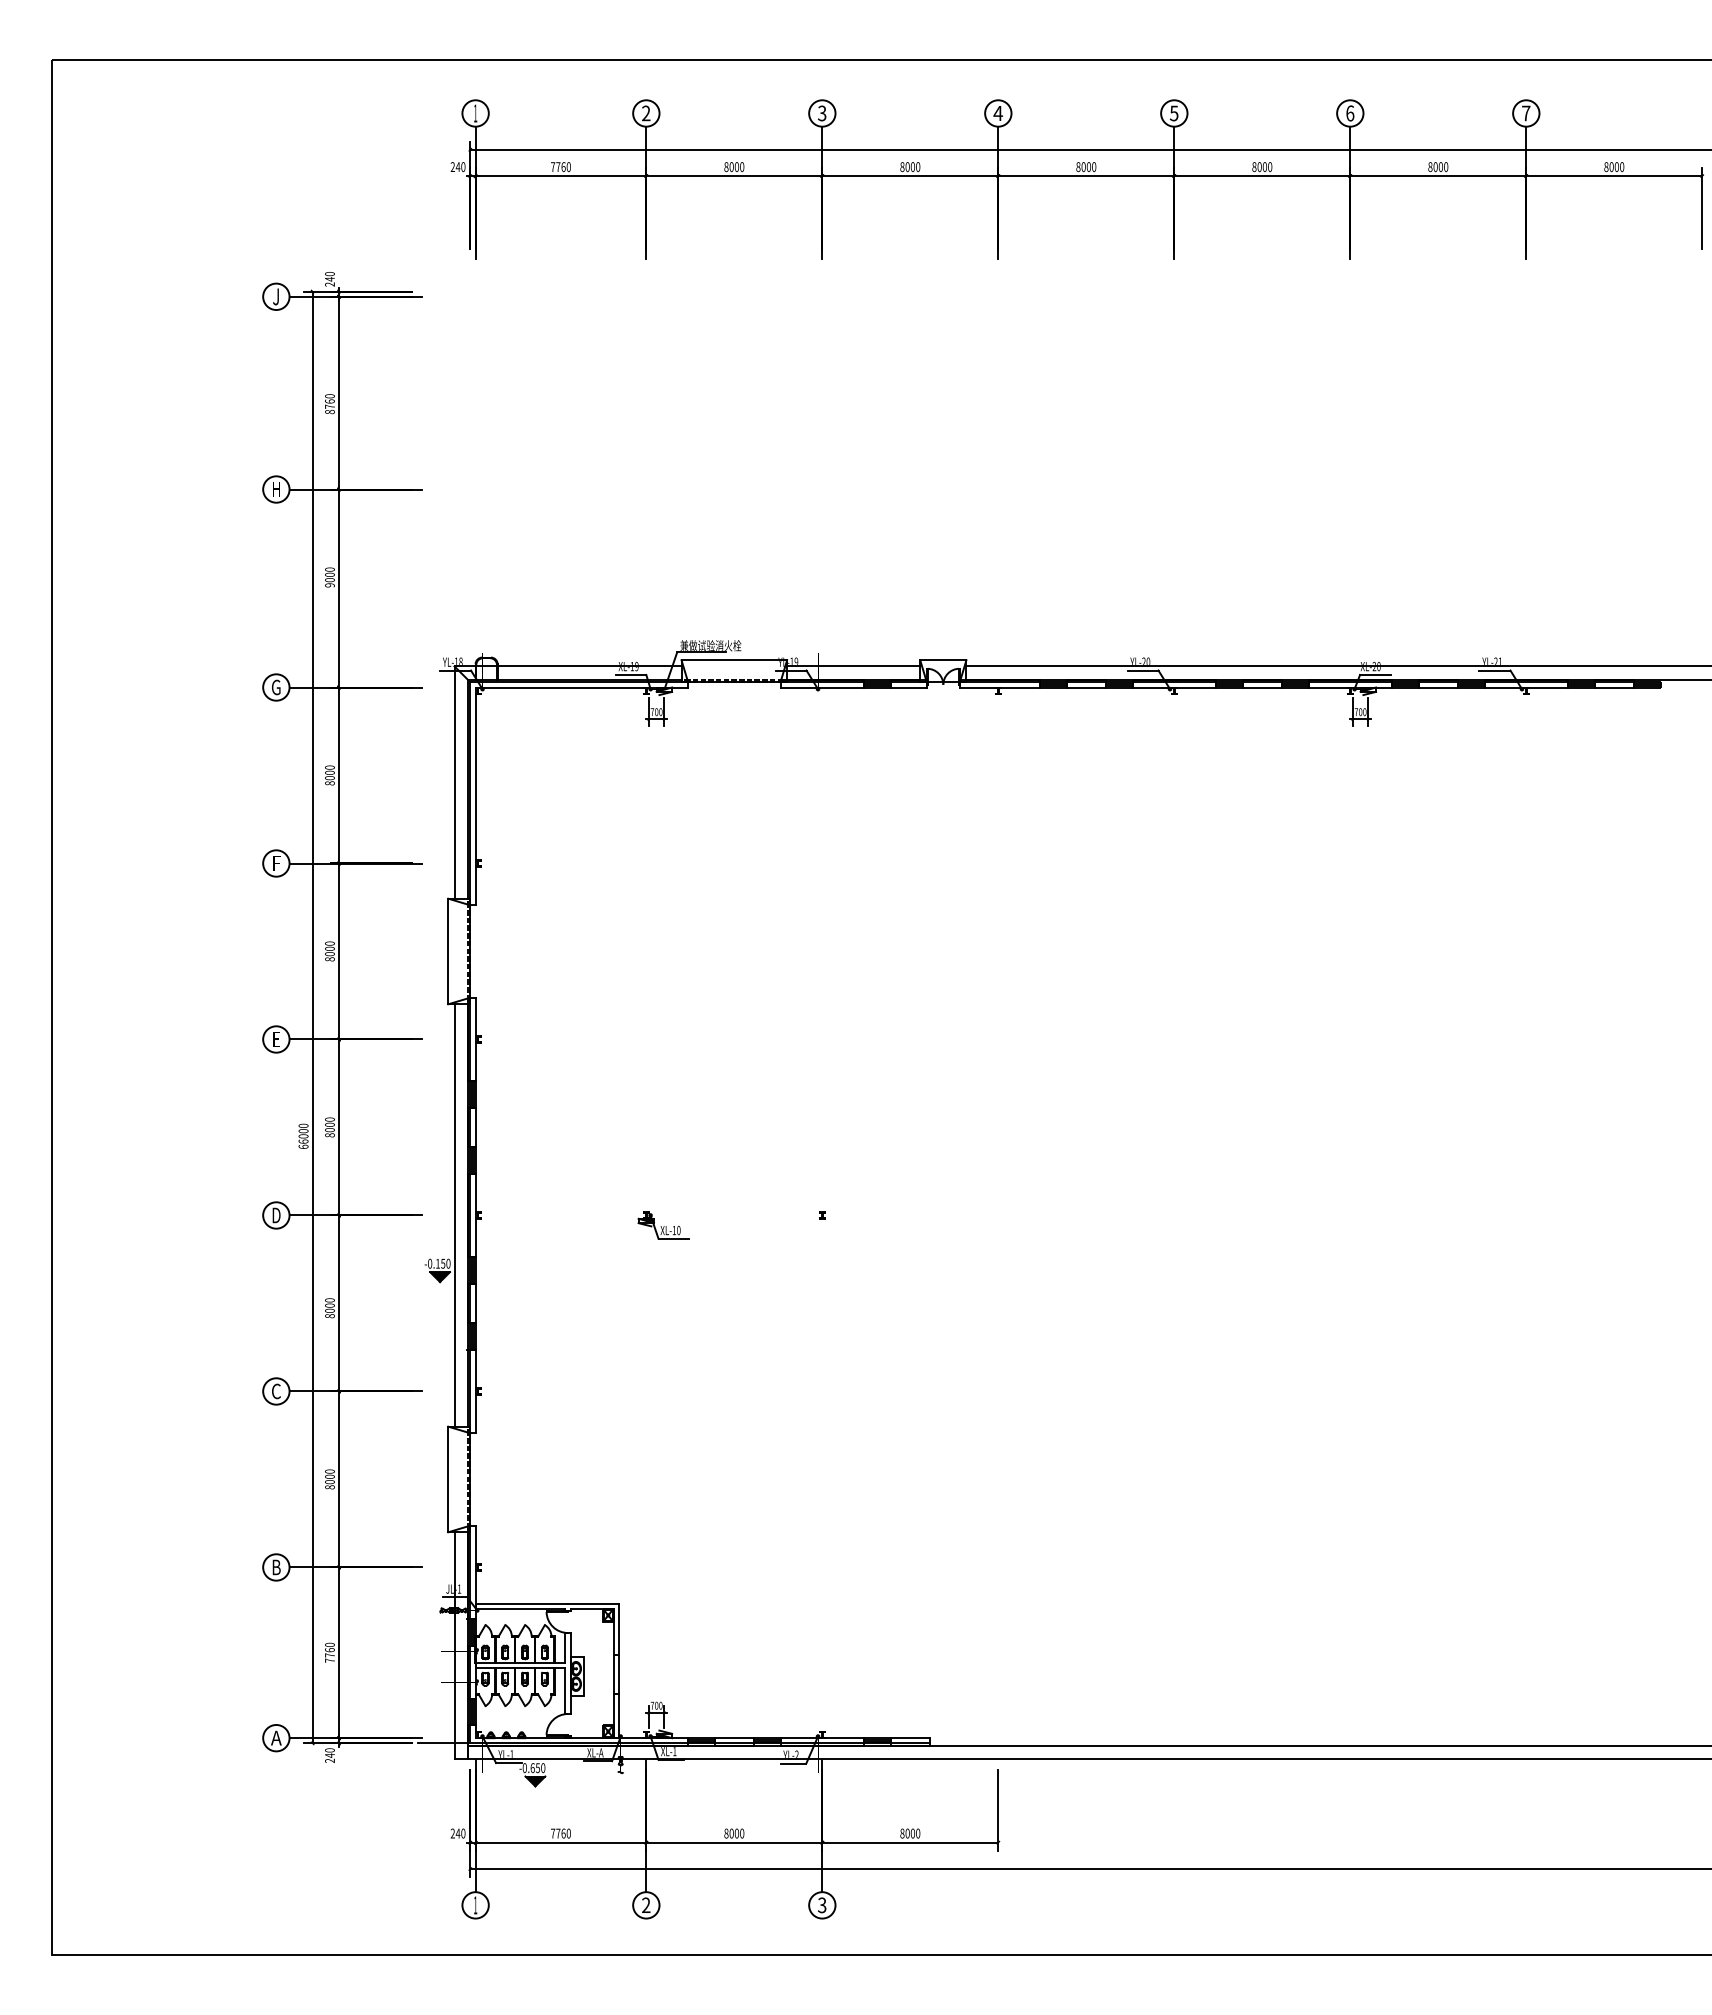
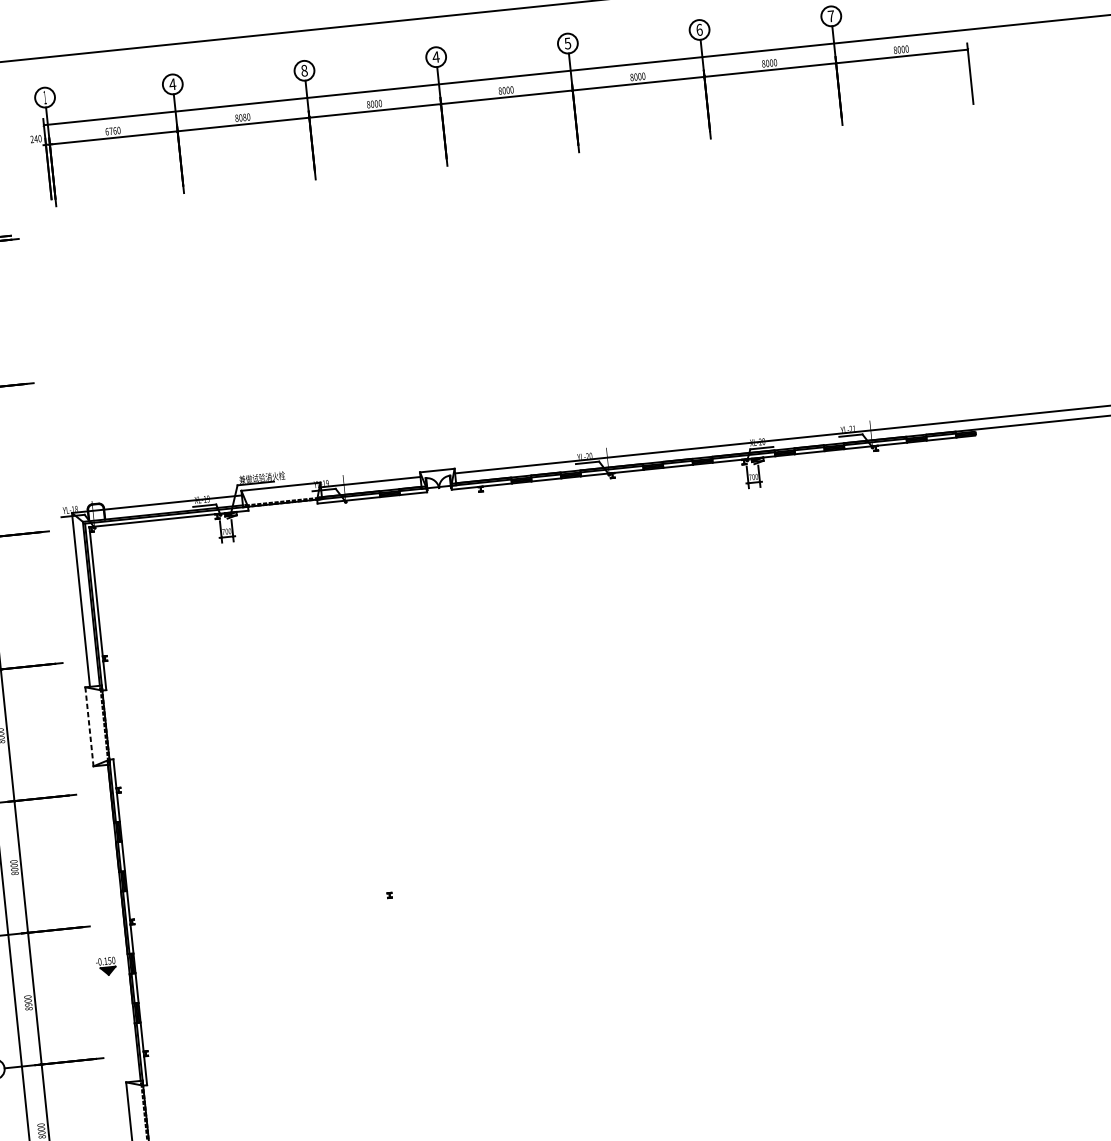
text: (645, 113) -> (172, 84), 2 -> 4
text: (822, 113) -> (304, 70), 3 -> 8
text: (553, 167) -> (107, 132), 7760 -> 6760
text: (736, 167) -> (244, 117), 8000 -> 8080
line: (448, 951) -> (89, 726), solid -> dashed
line: (454, 1215) -> (114, 923), removed
part: (663, 1225) -> (271, 915), removed
text: (329, 1310) -> (28, 1004), 8000 -> 8900

